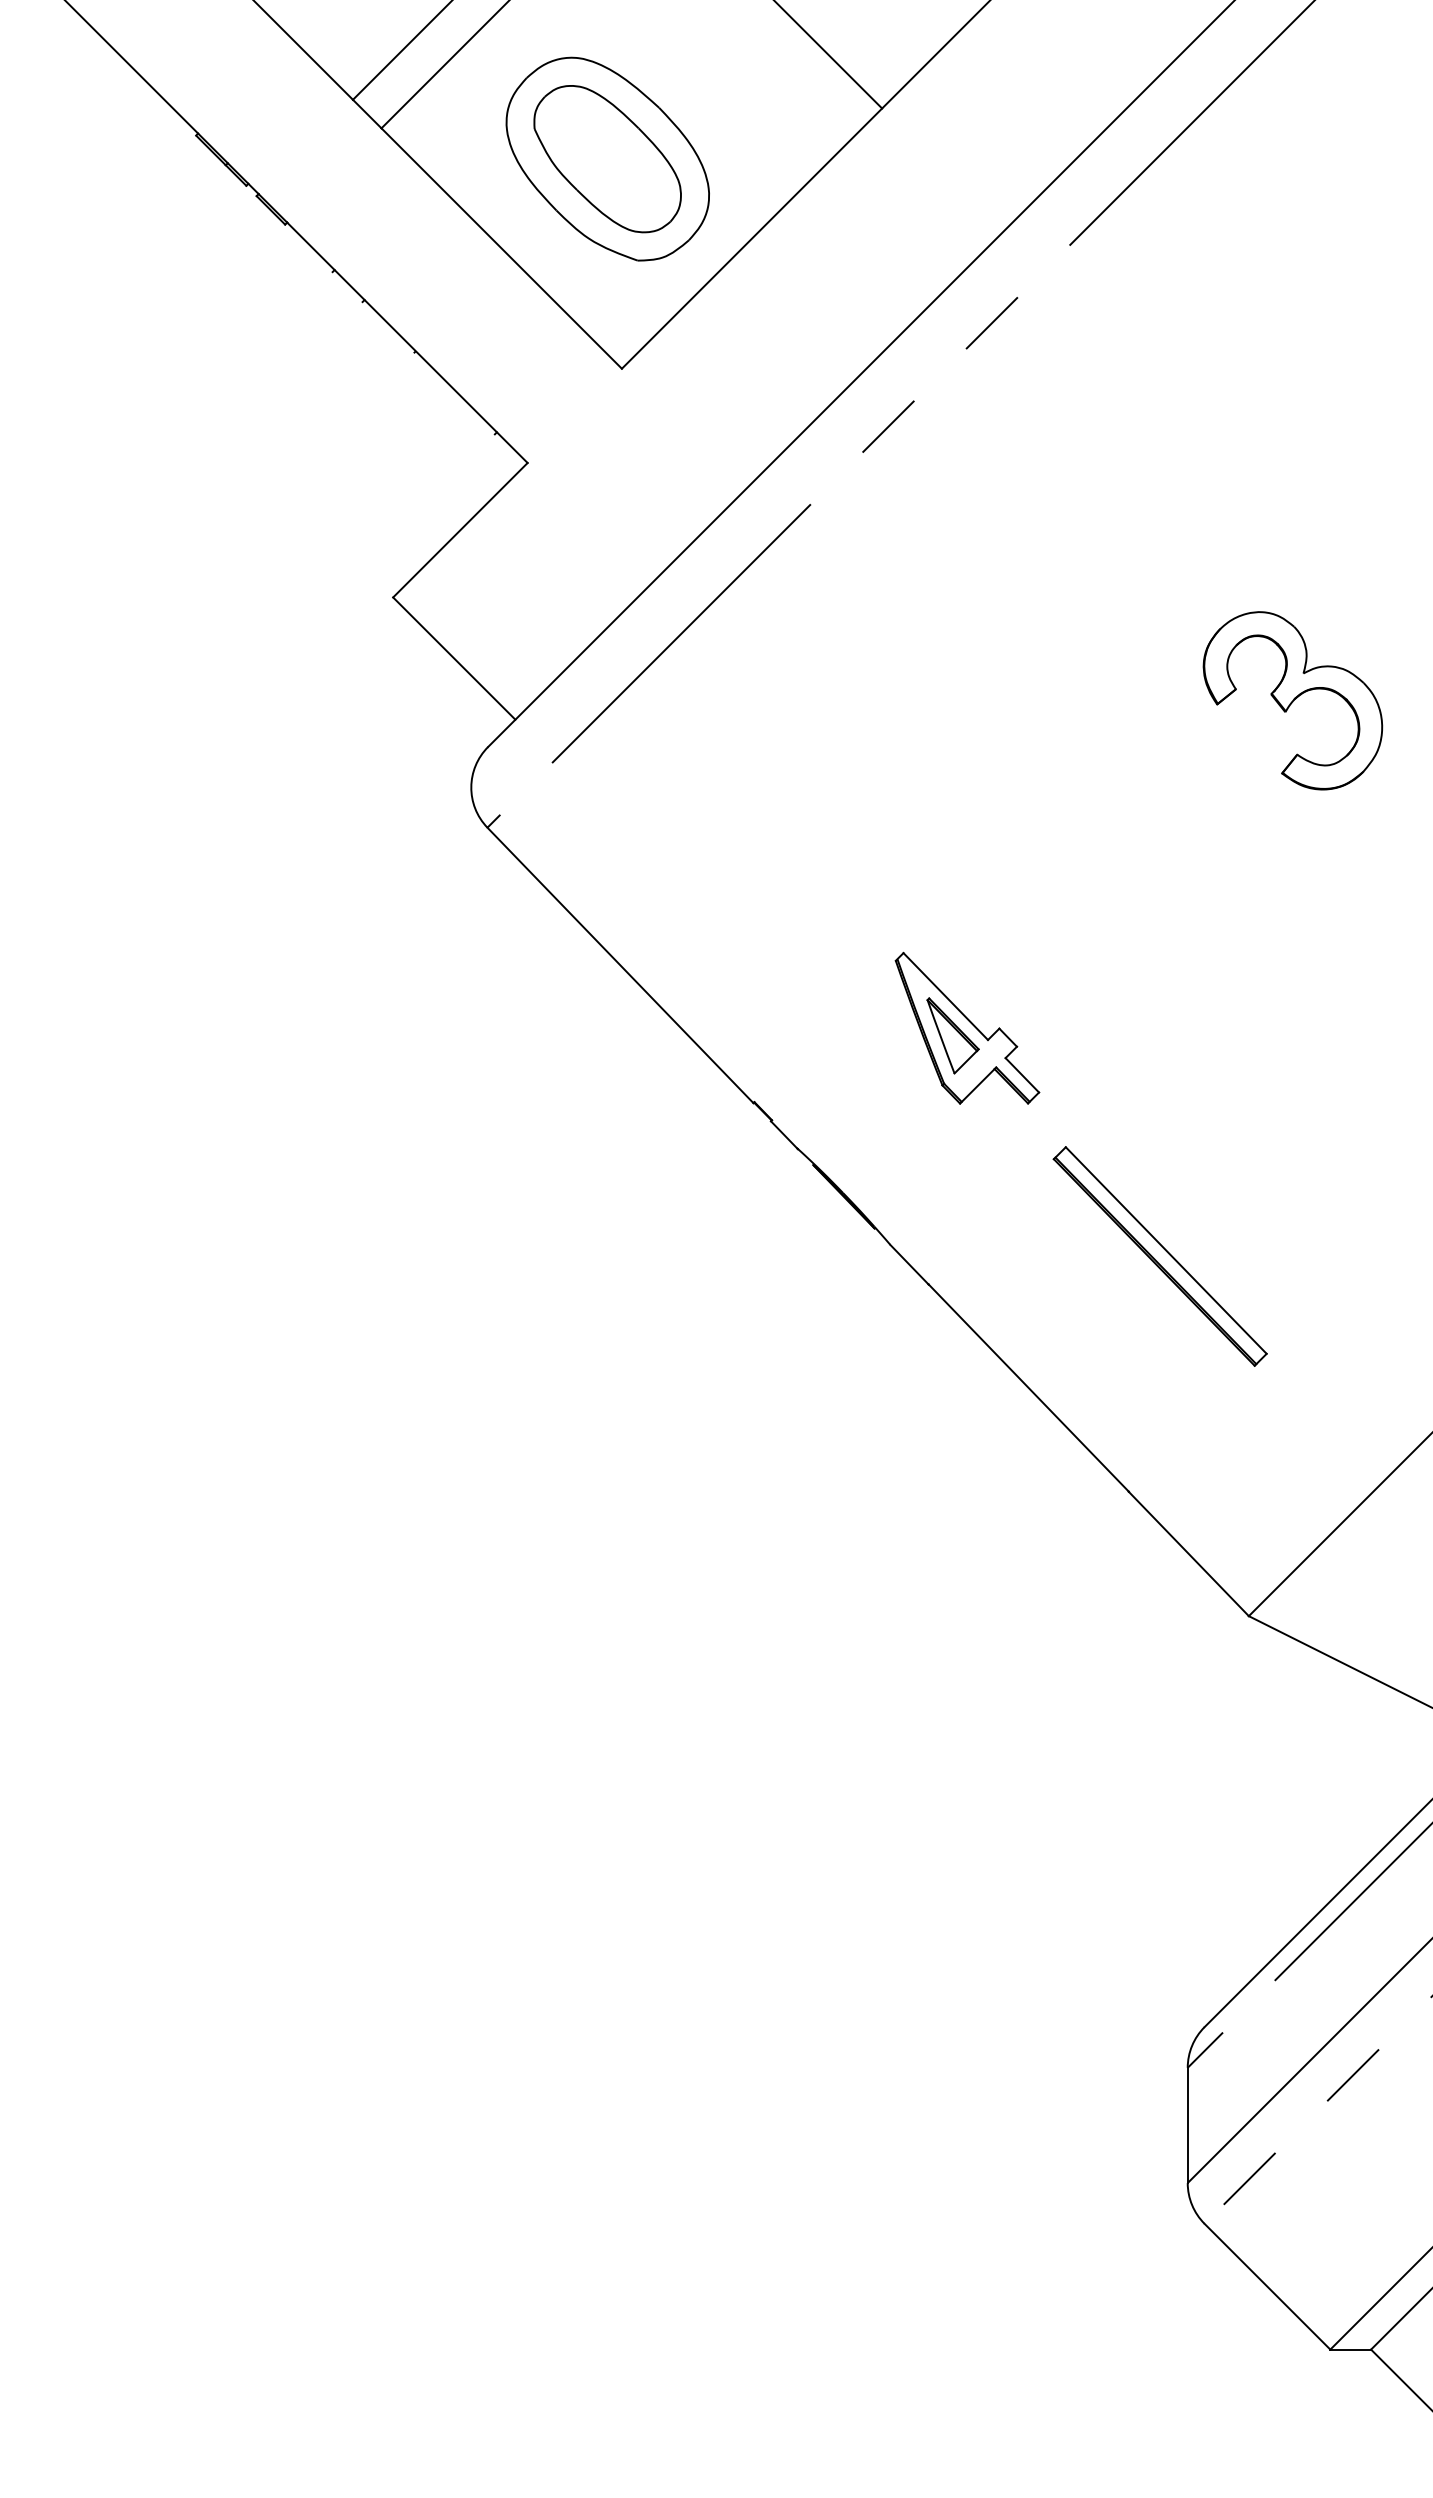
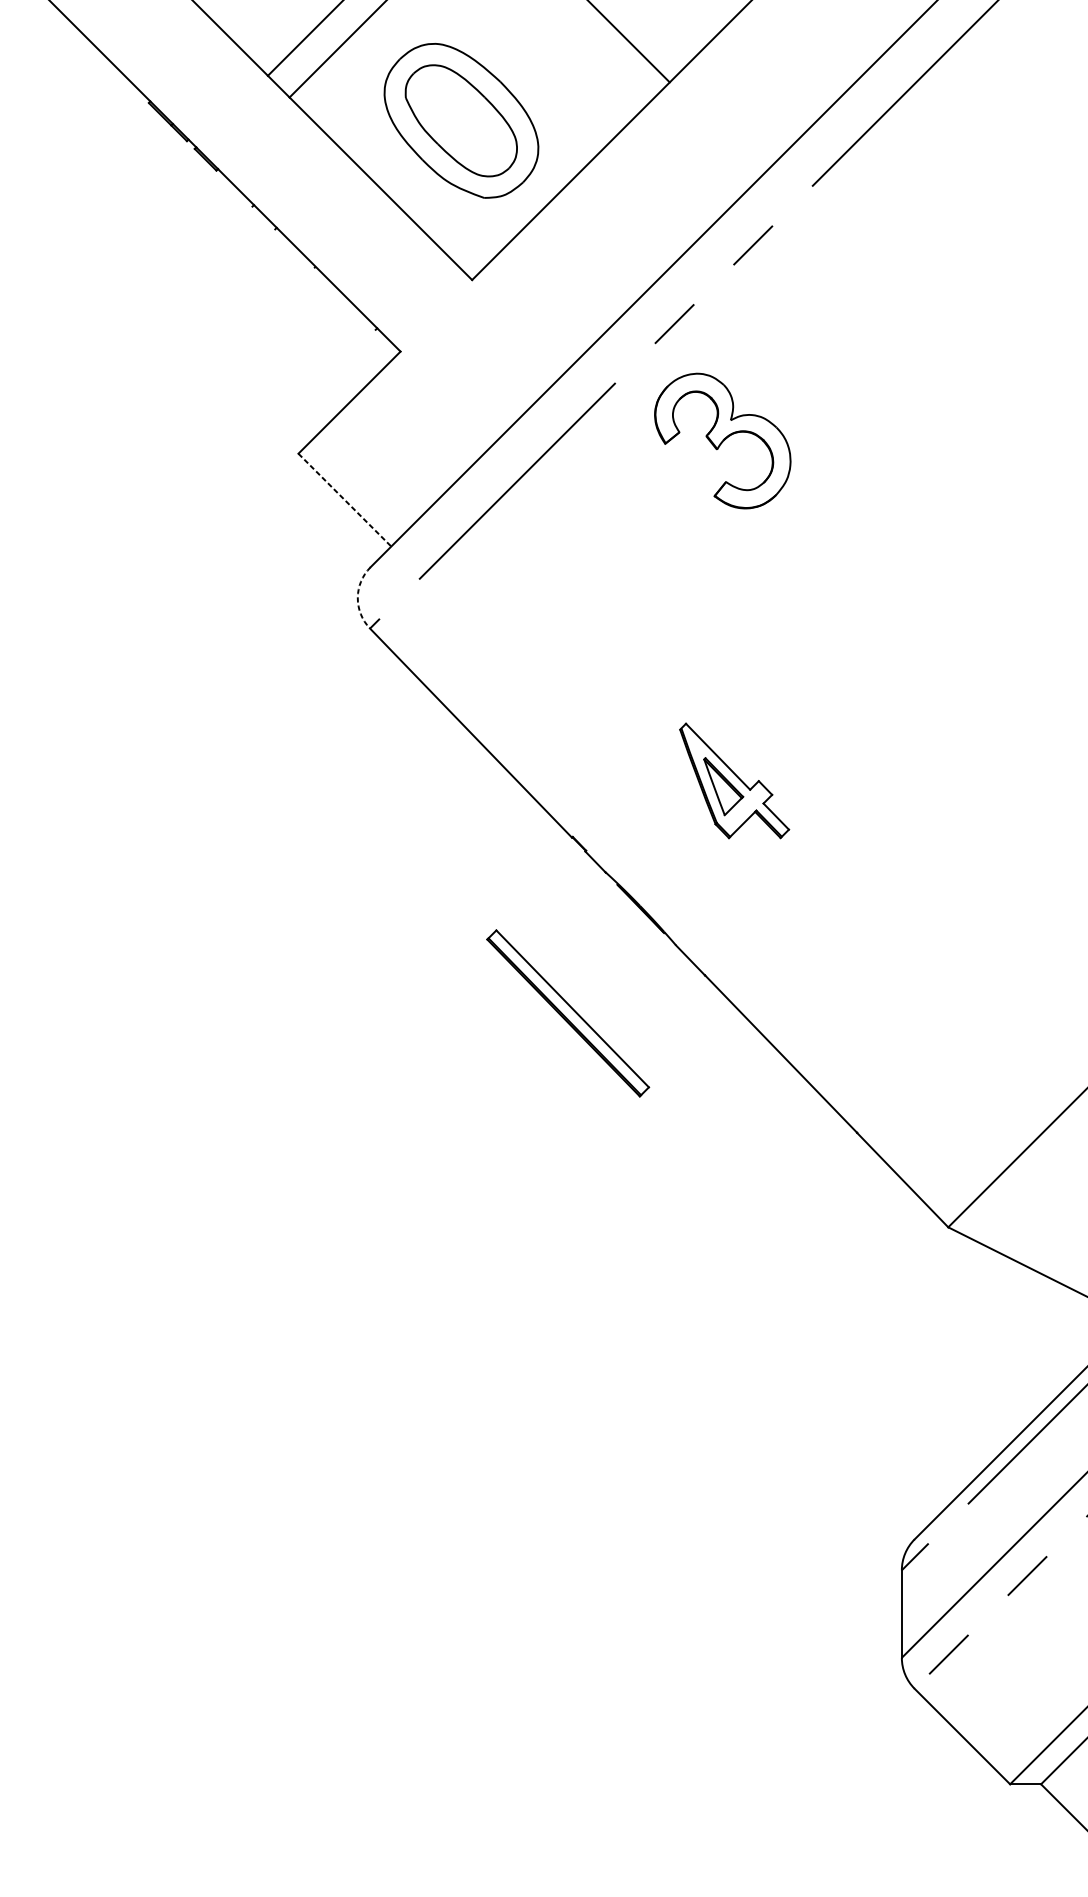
line: (454, 658) -> (345, 500), solid -> dashed
part: (1292, 700) -> (722, 440), moved
arc: (471, 787) -> (357, 598), solid -> dashed
part: (1159, 1256) -> (567, 1013), moved

